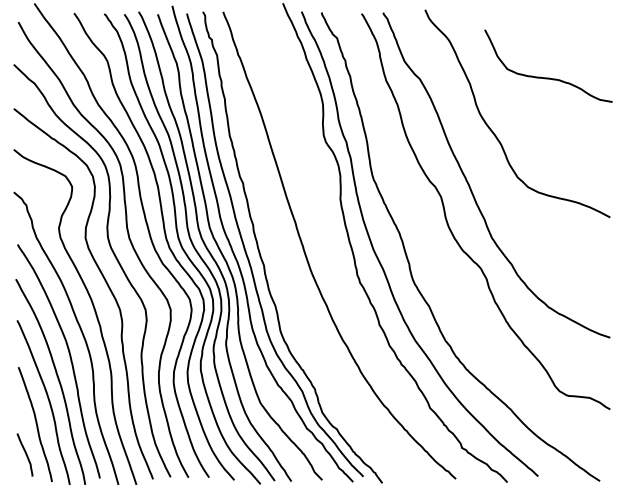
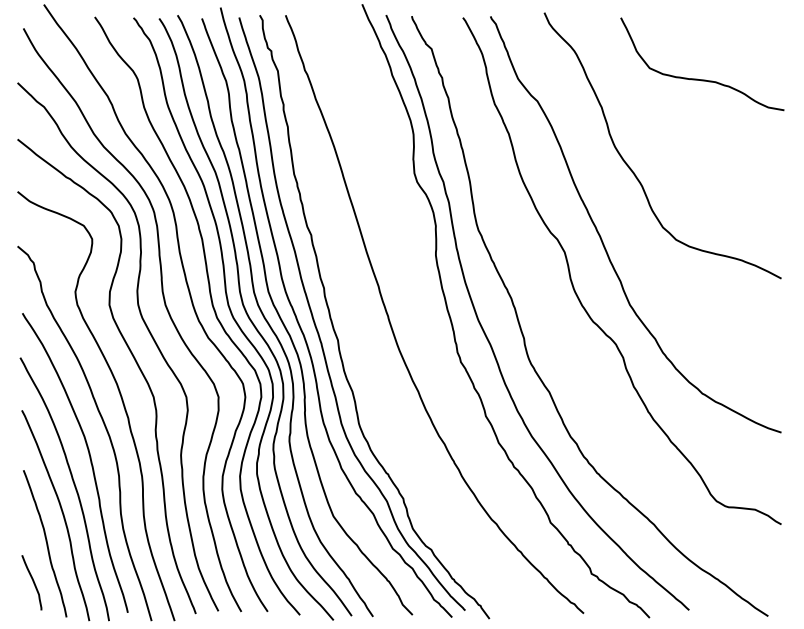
curve: (548, 77) -> (702, 78), moved

